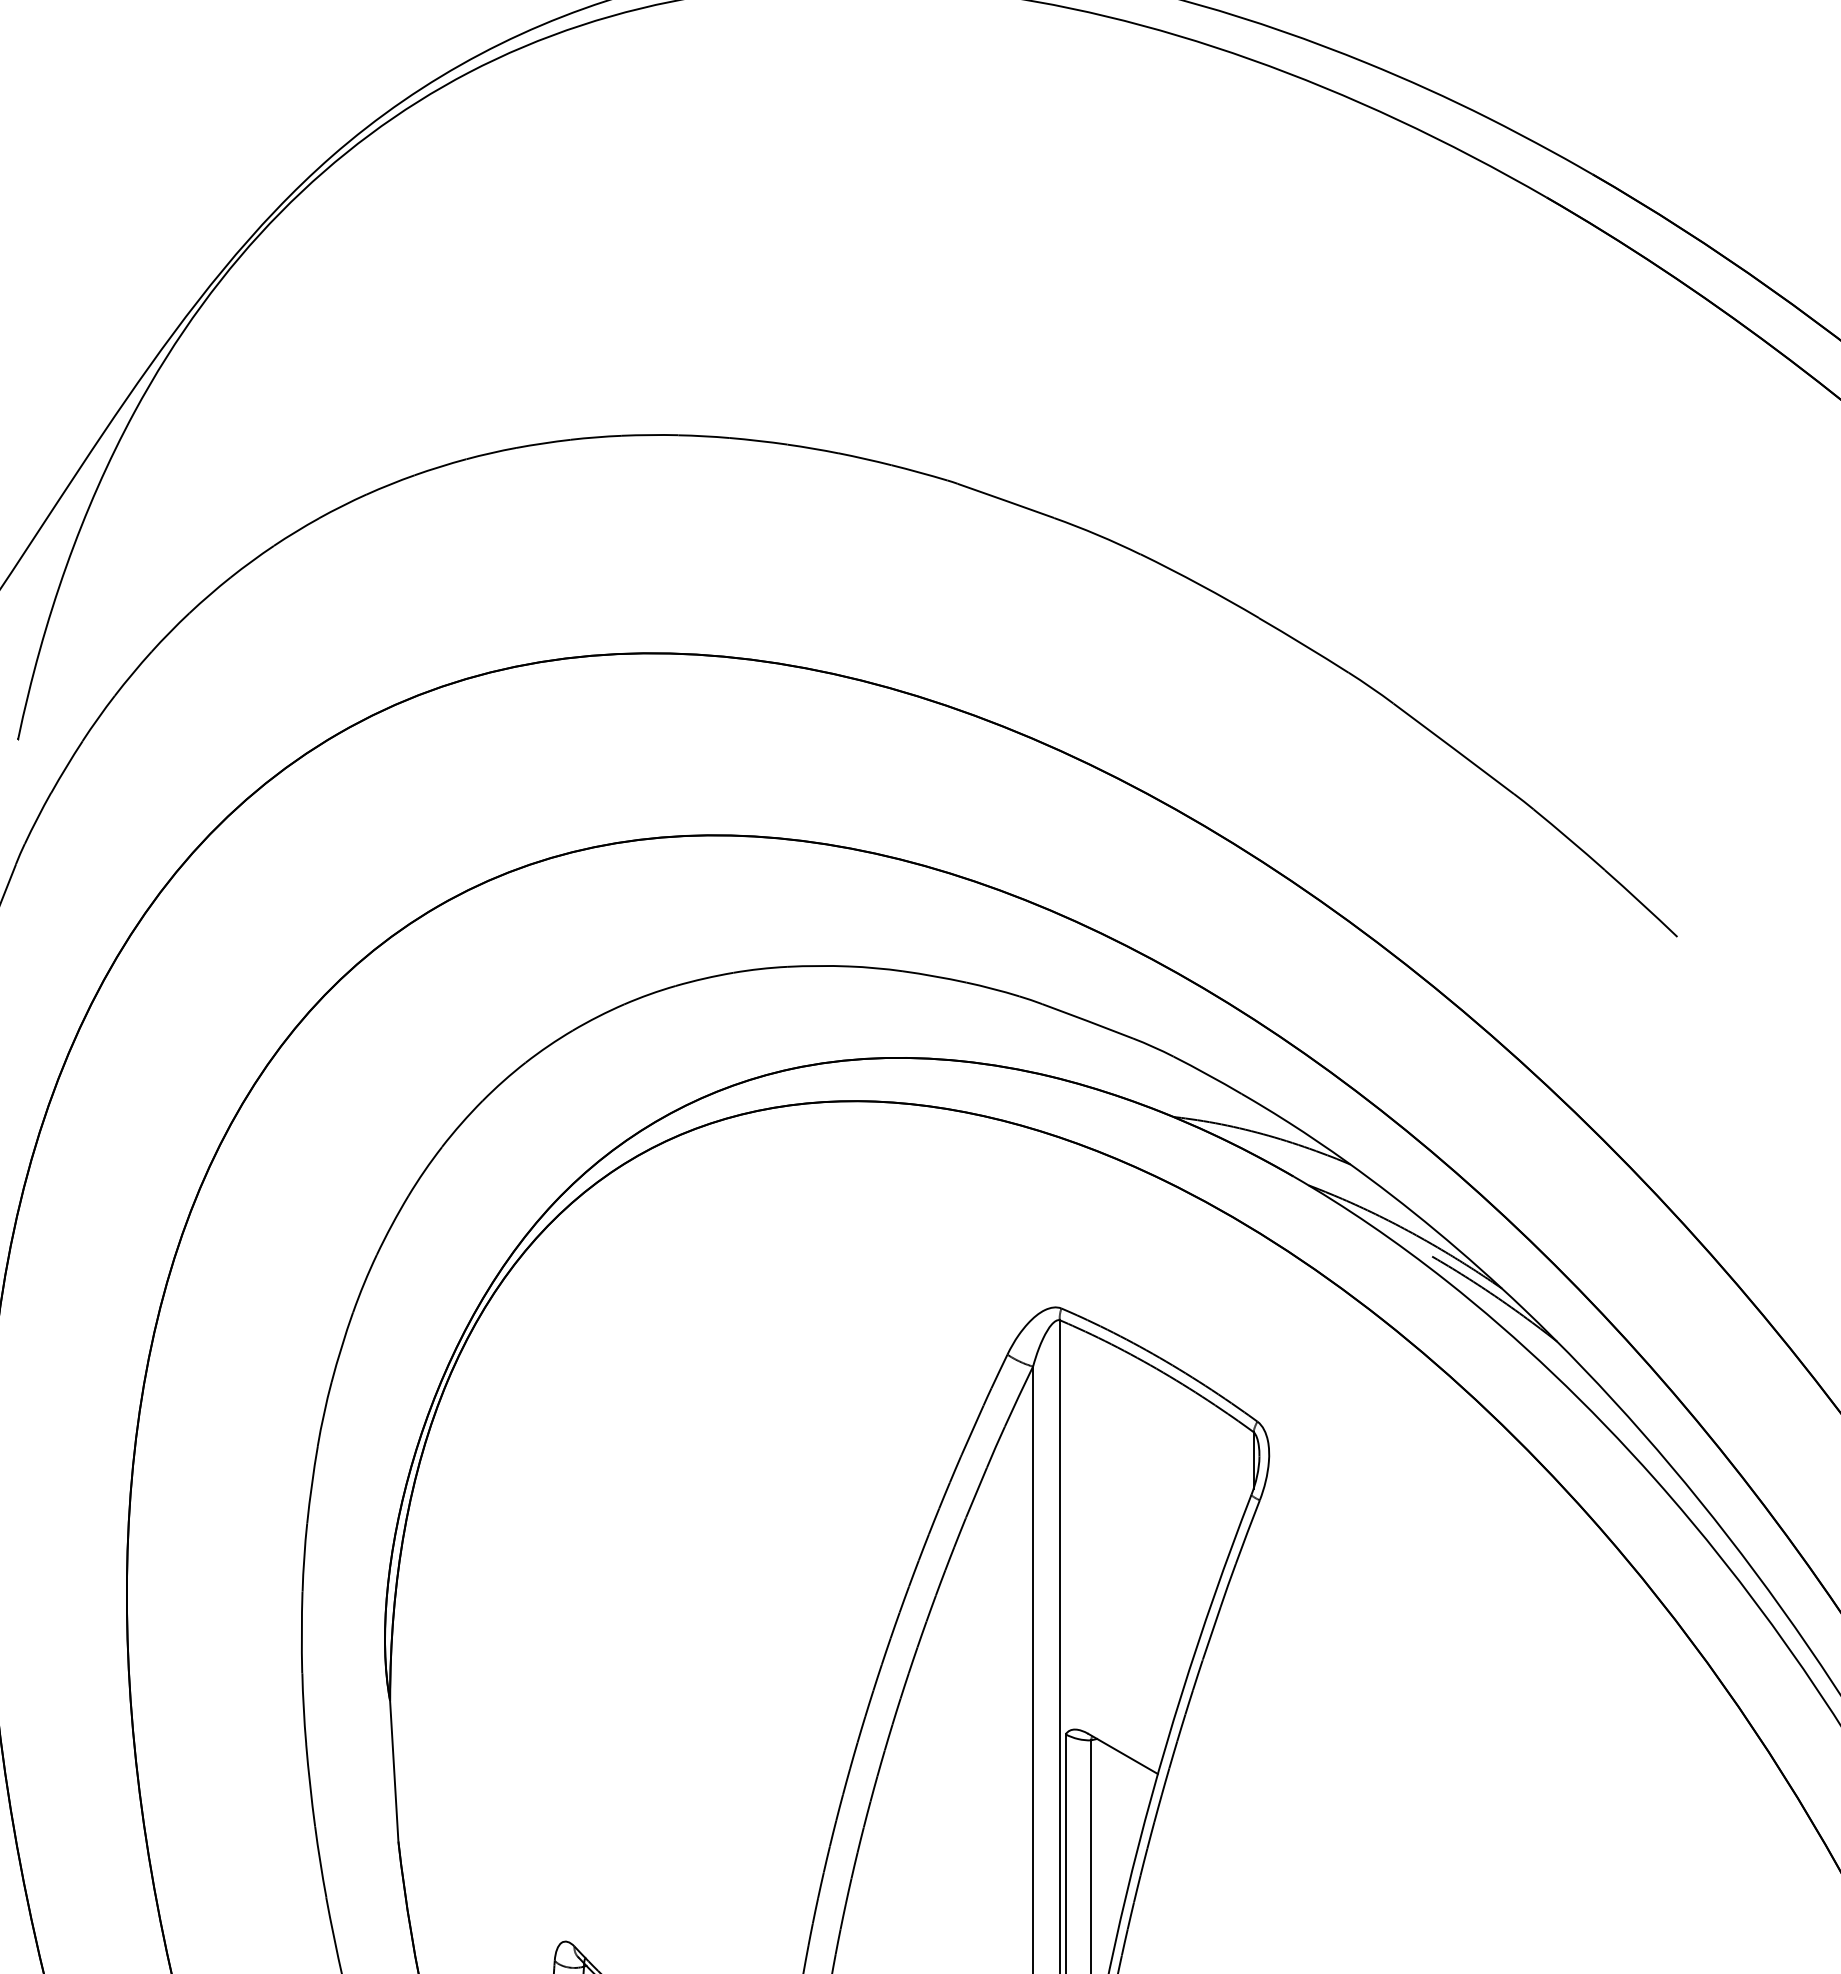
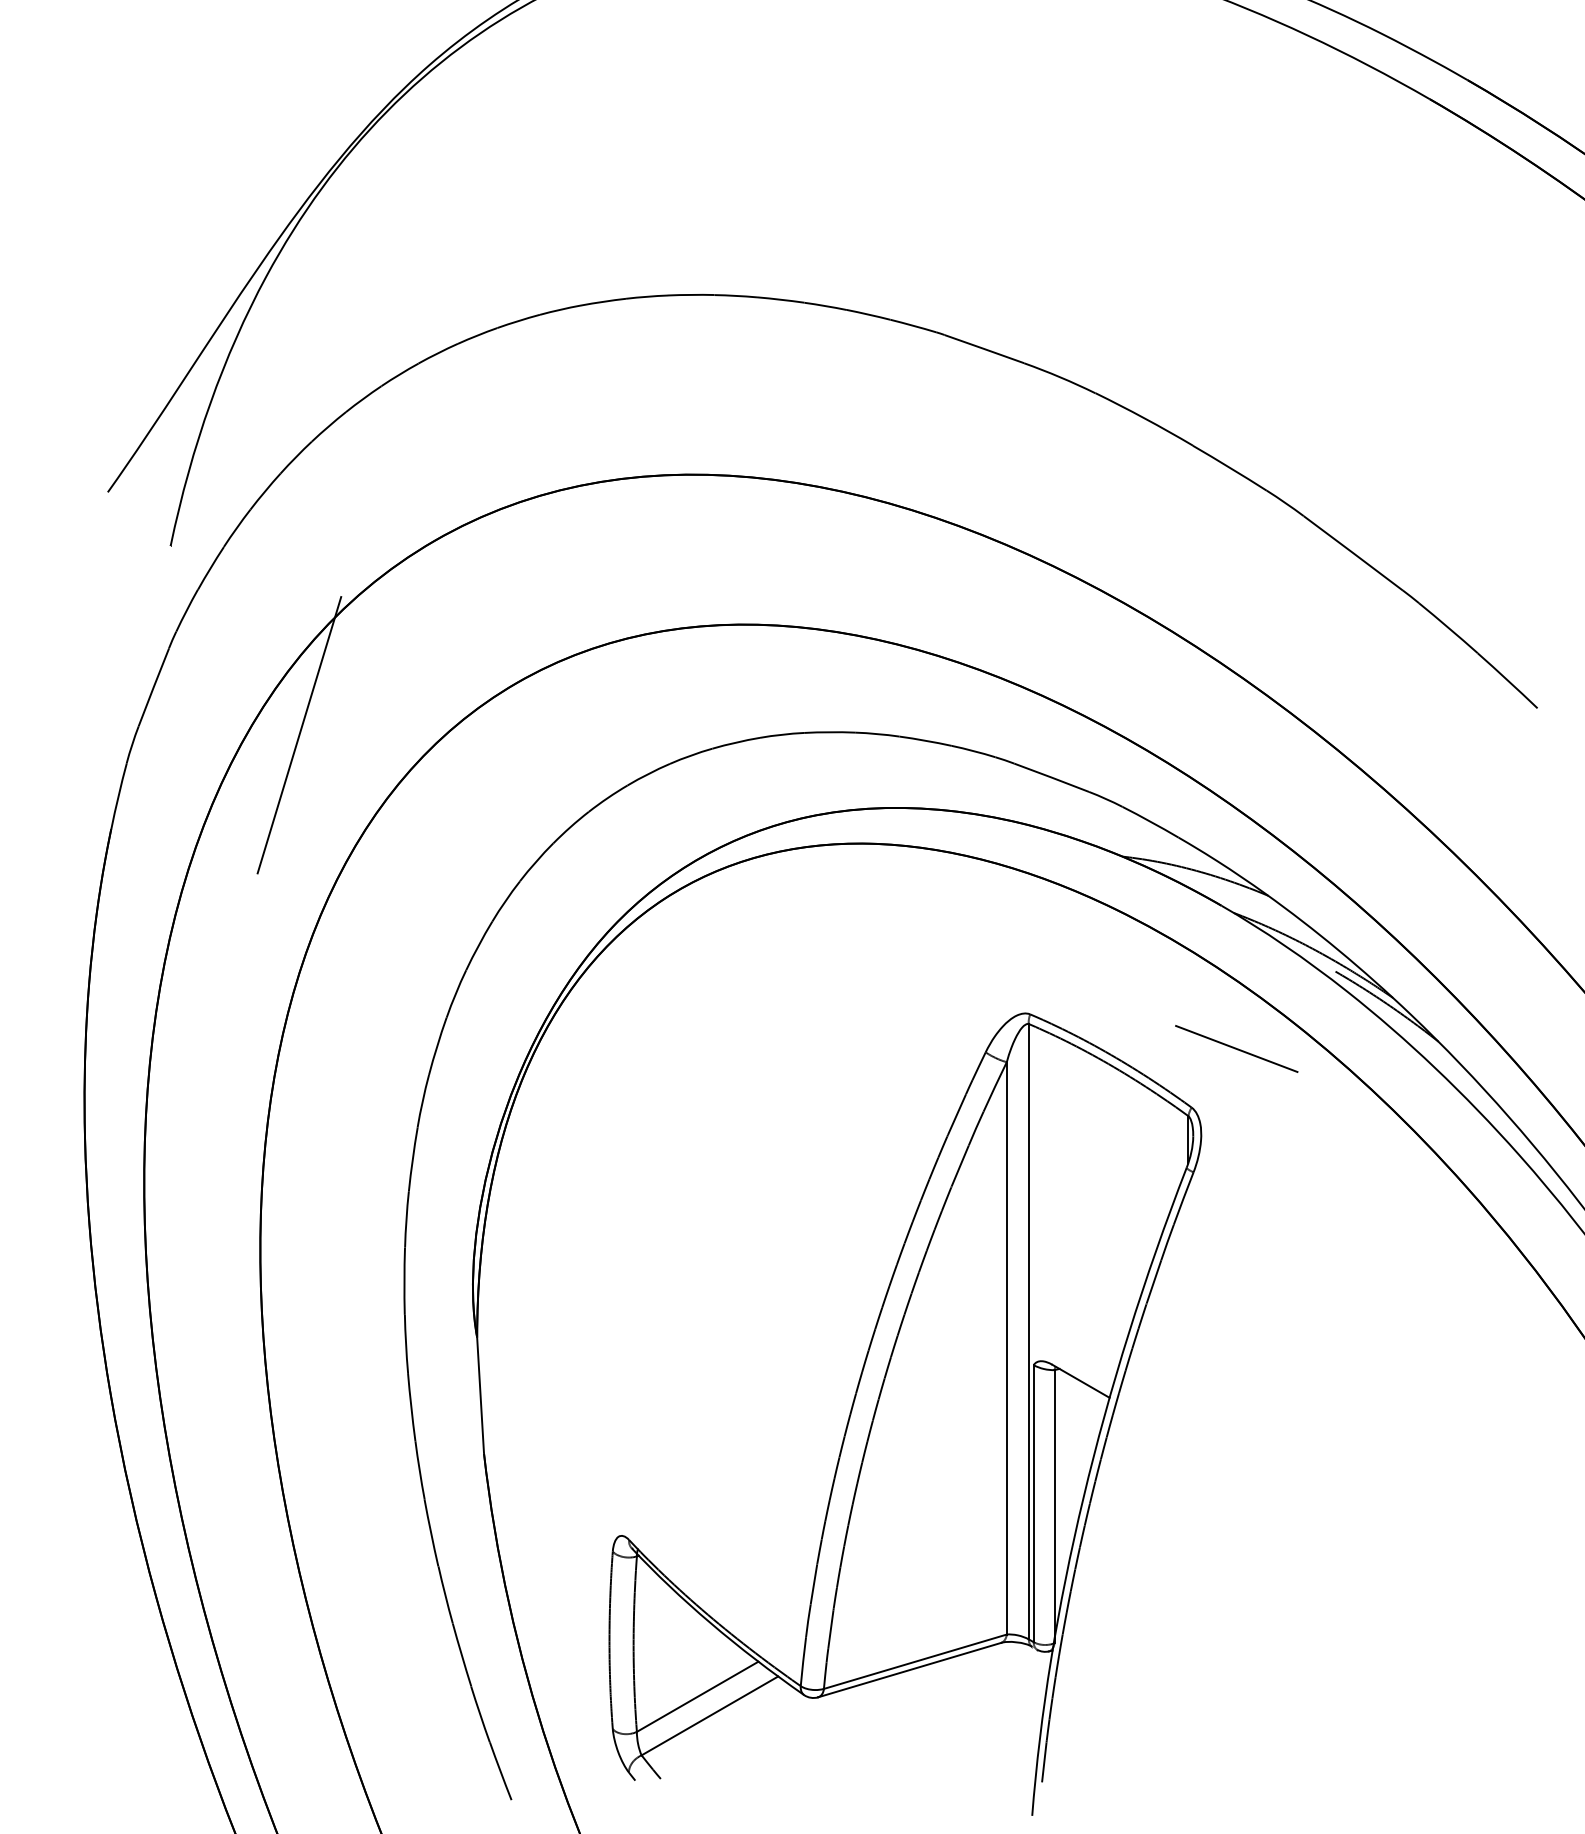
line: (174, 969) -> (299, 735), added
line: (1311, 1349) -> (1236, 1048), added

